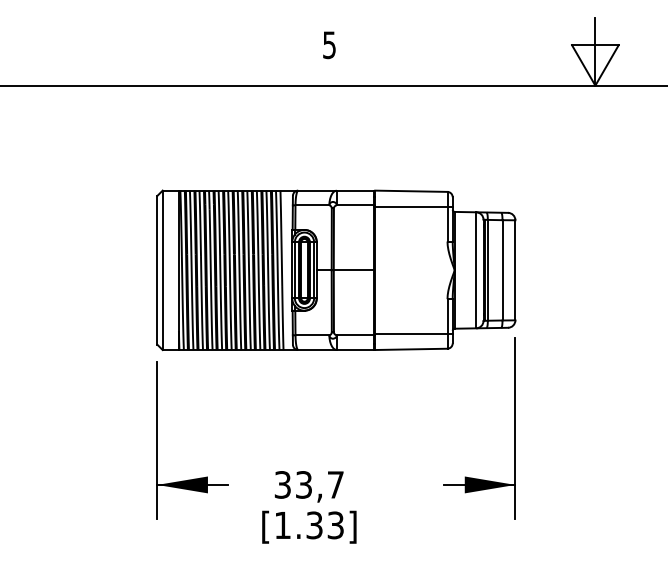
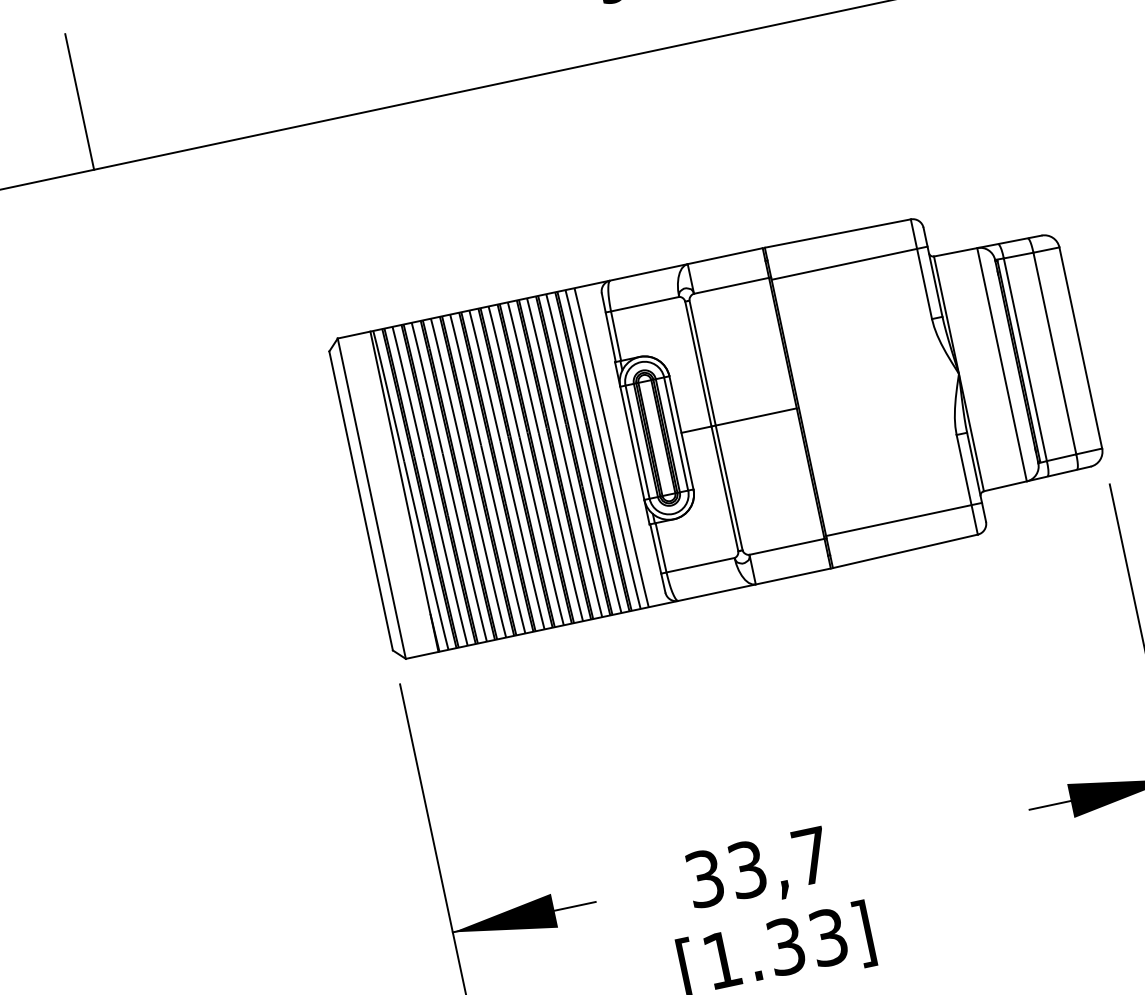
line: (63, 51) -> (78, 101), added

